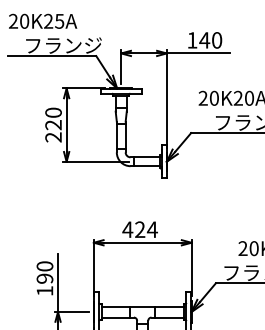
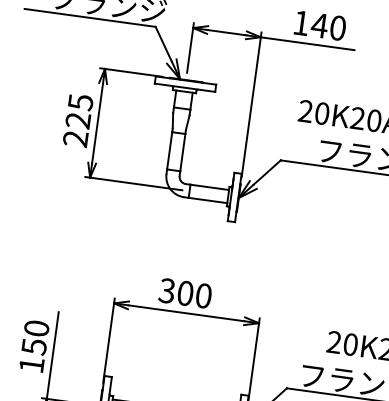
text: (53, 112) -> (80, 101), 220 -> 225
text: (139, 229) -> (184, 292), 424 -> 300
text: (44, 278) -> (33, 346), 190 -> 150

